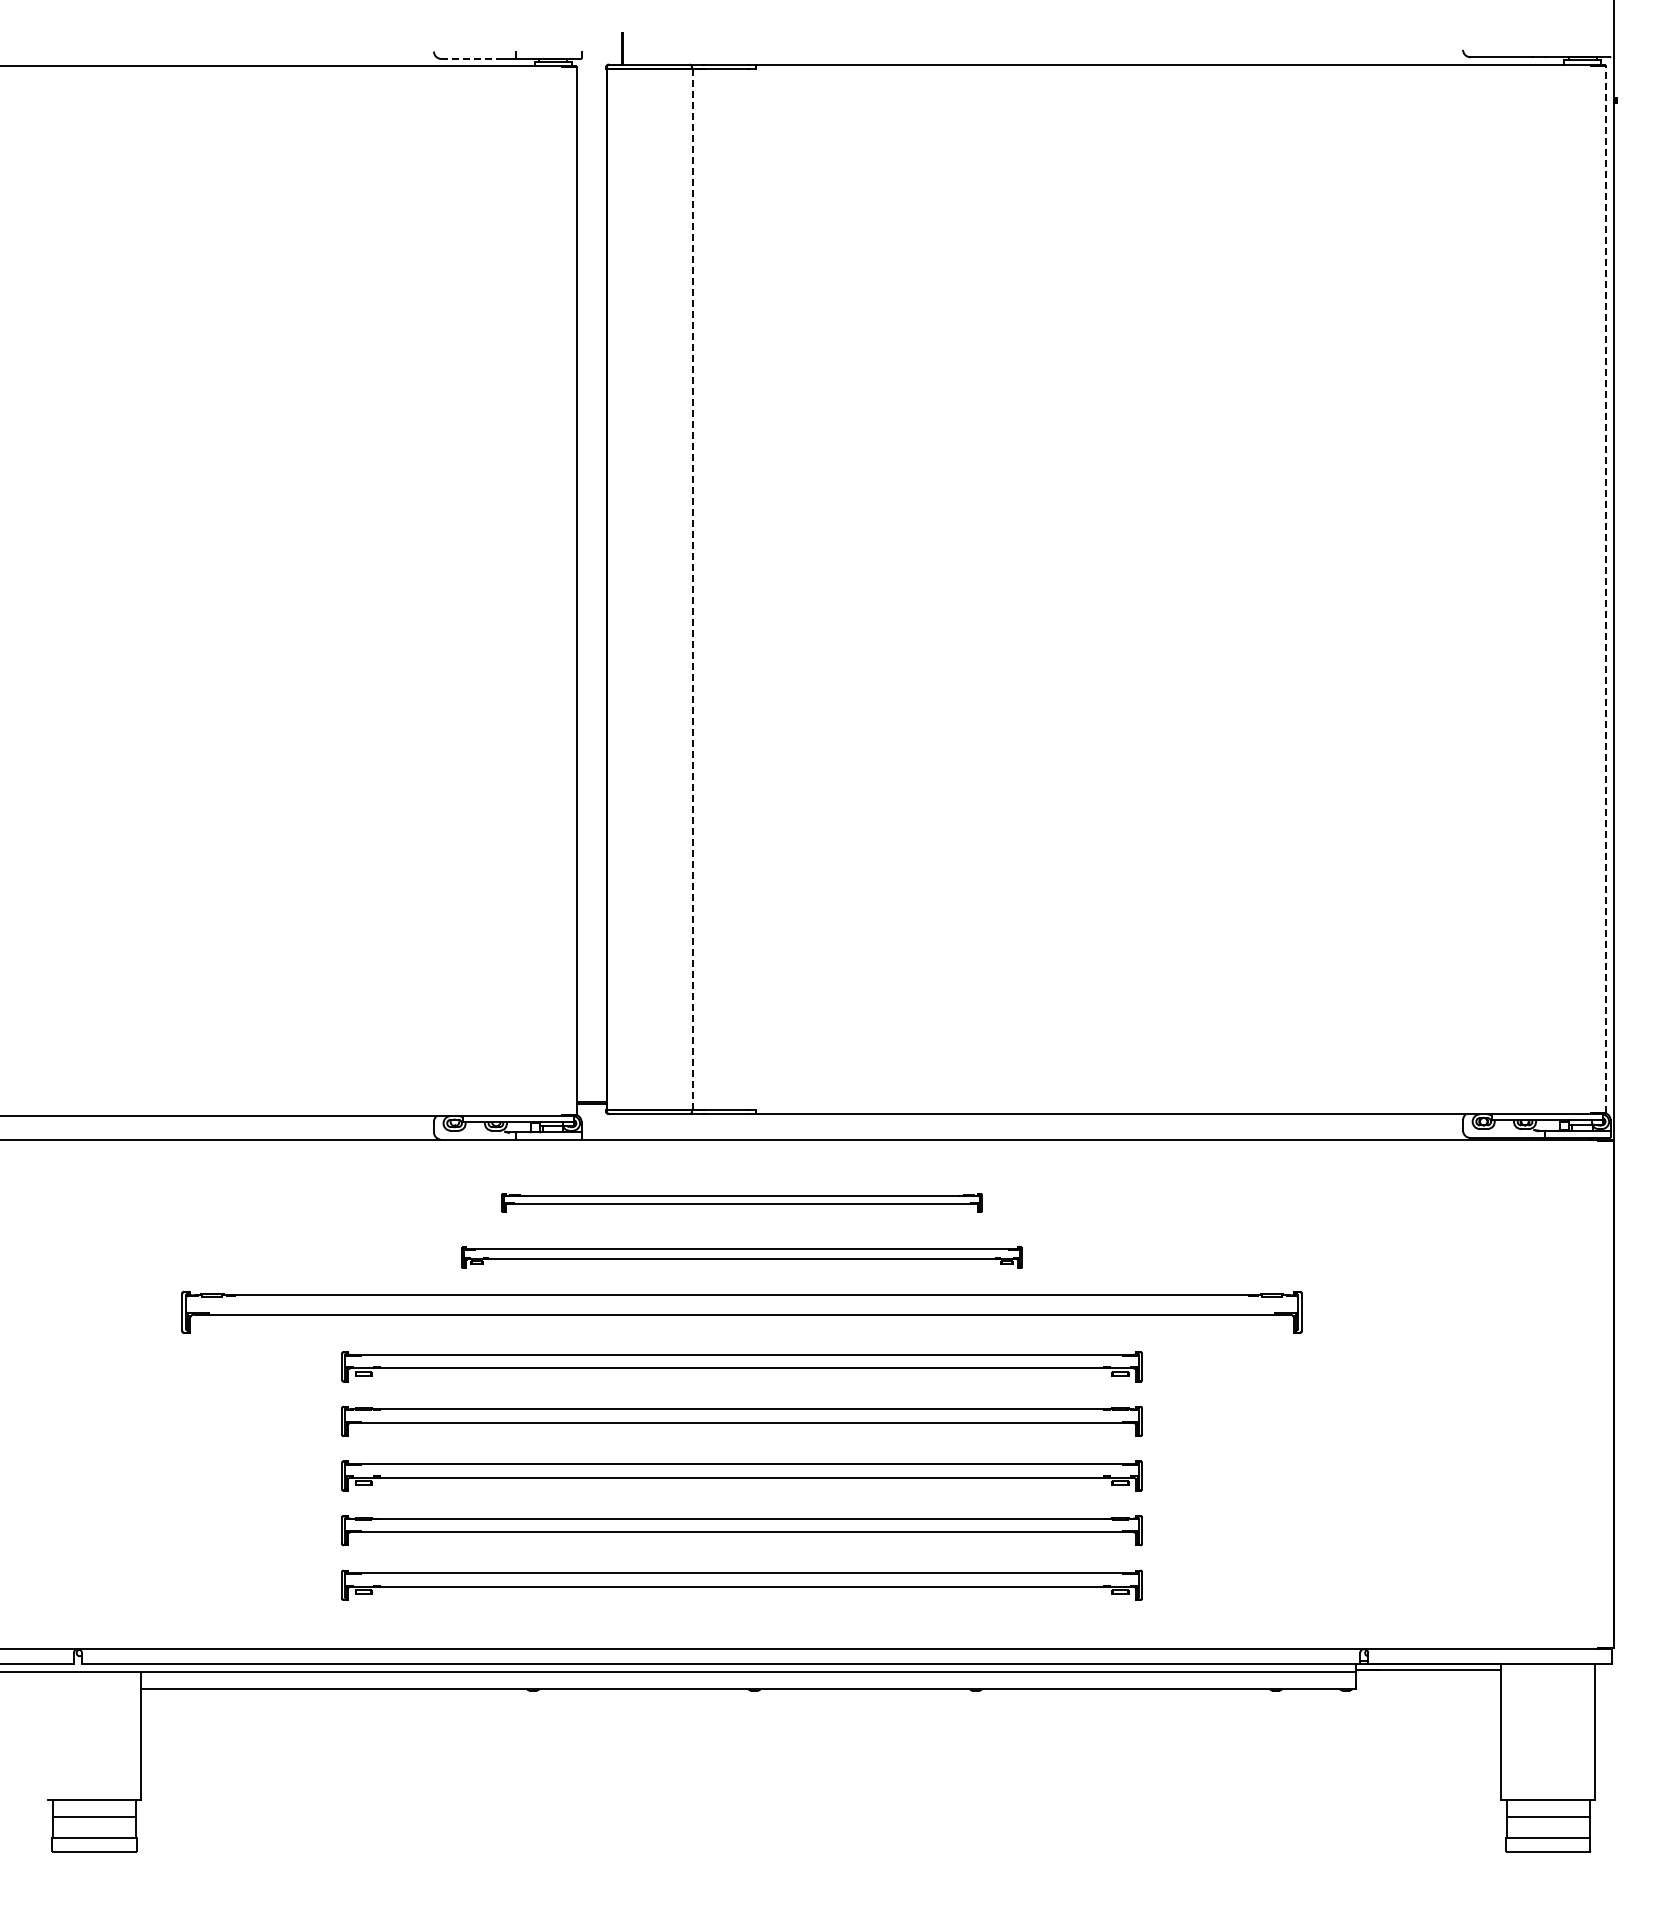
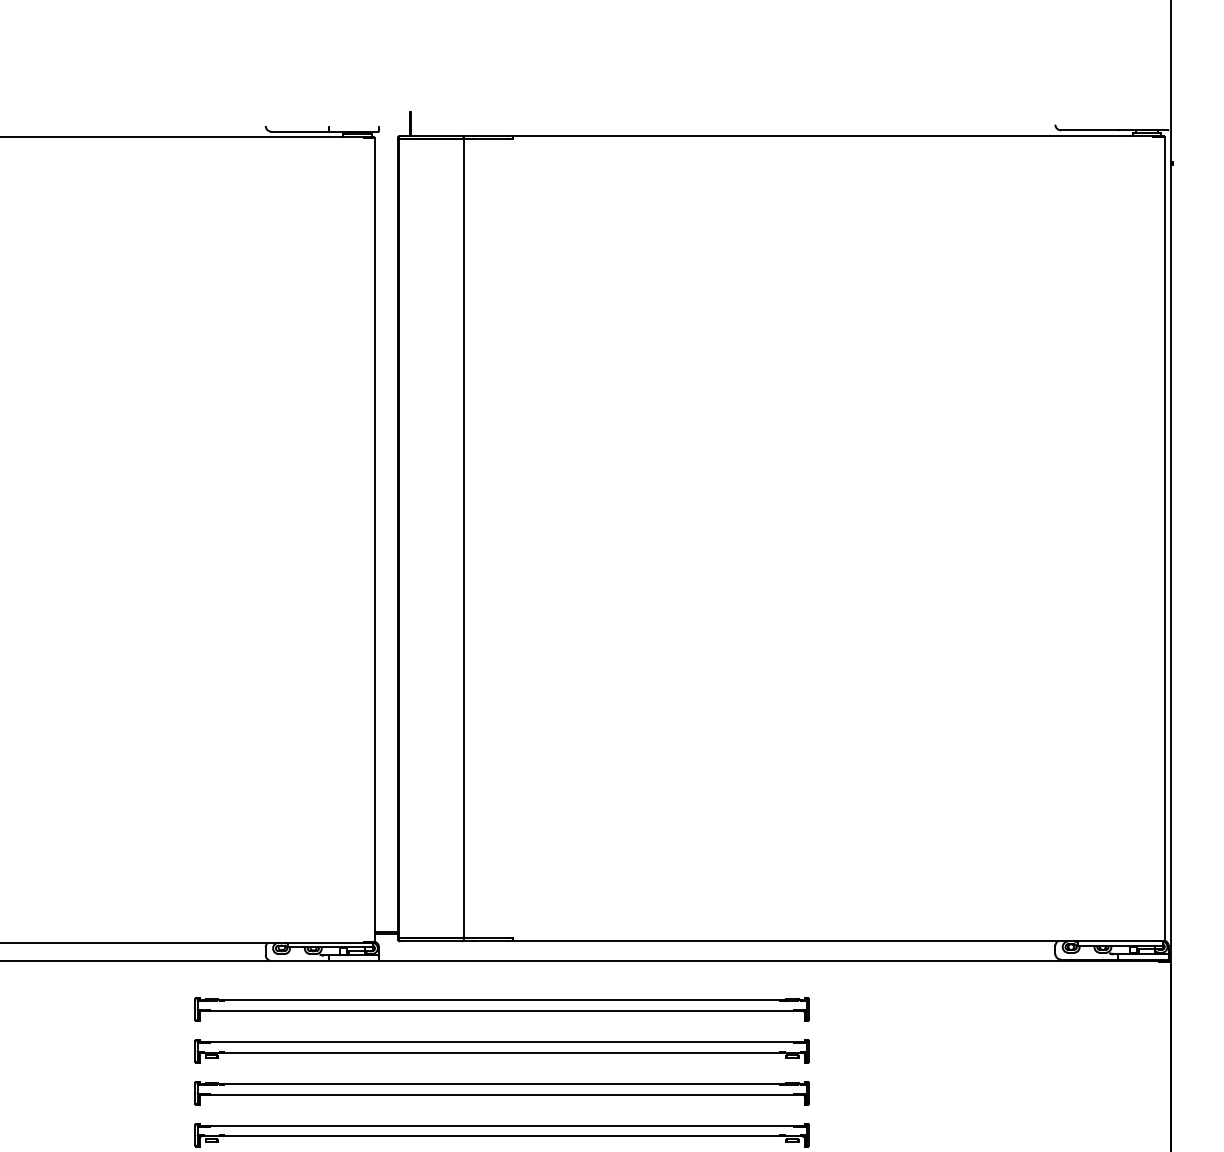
line: (472, 58) -> (295, 131), dashed -> solid
line: (692, 589) -> (464, 538), dashed -> solid
line: (1605, 589) -> (1164, 538), dashed -> solid
part: (741, 1202) -> (501, 1009), size x1.67
part: (741, 1257) -> (501, 1051), size x1.43
part: (741, 1311) -> (501, 1092), size x0.71

